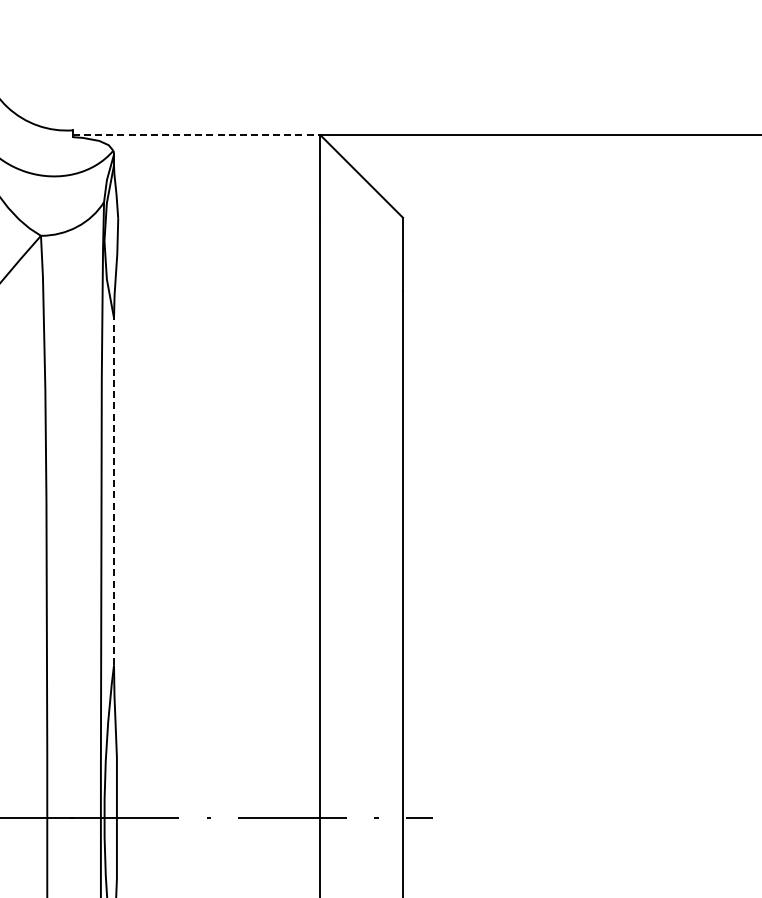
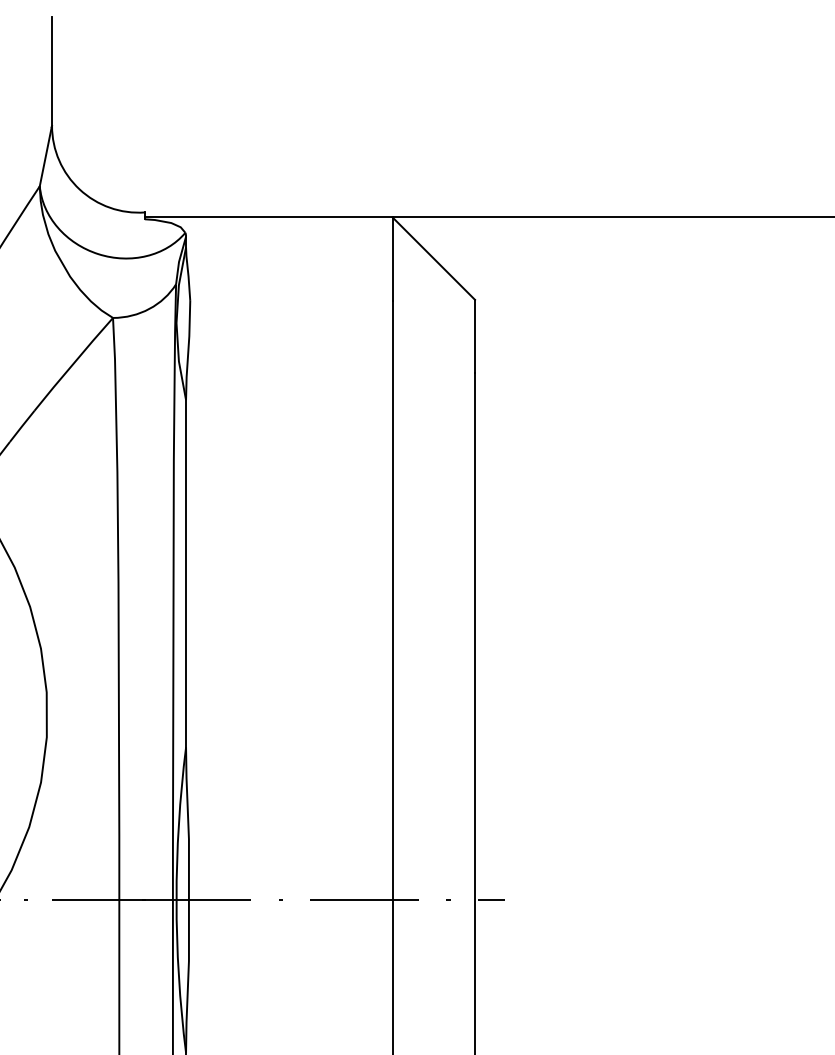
line: (196, 135) -> (268, 217), dashed -> solid
line: (114, 491) -> (186, 573), dashed -> solid

